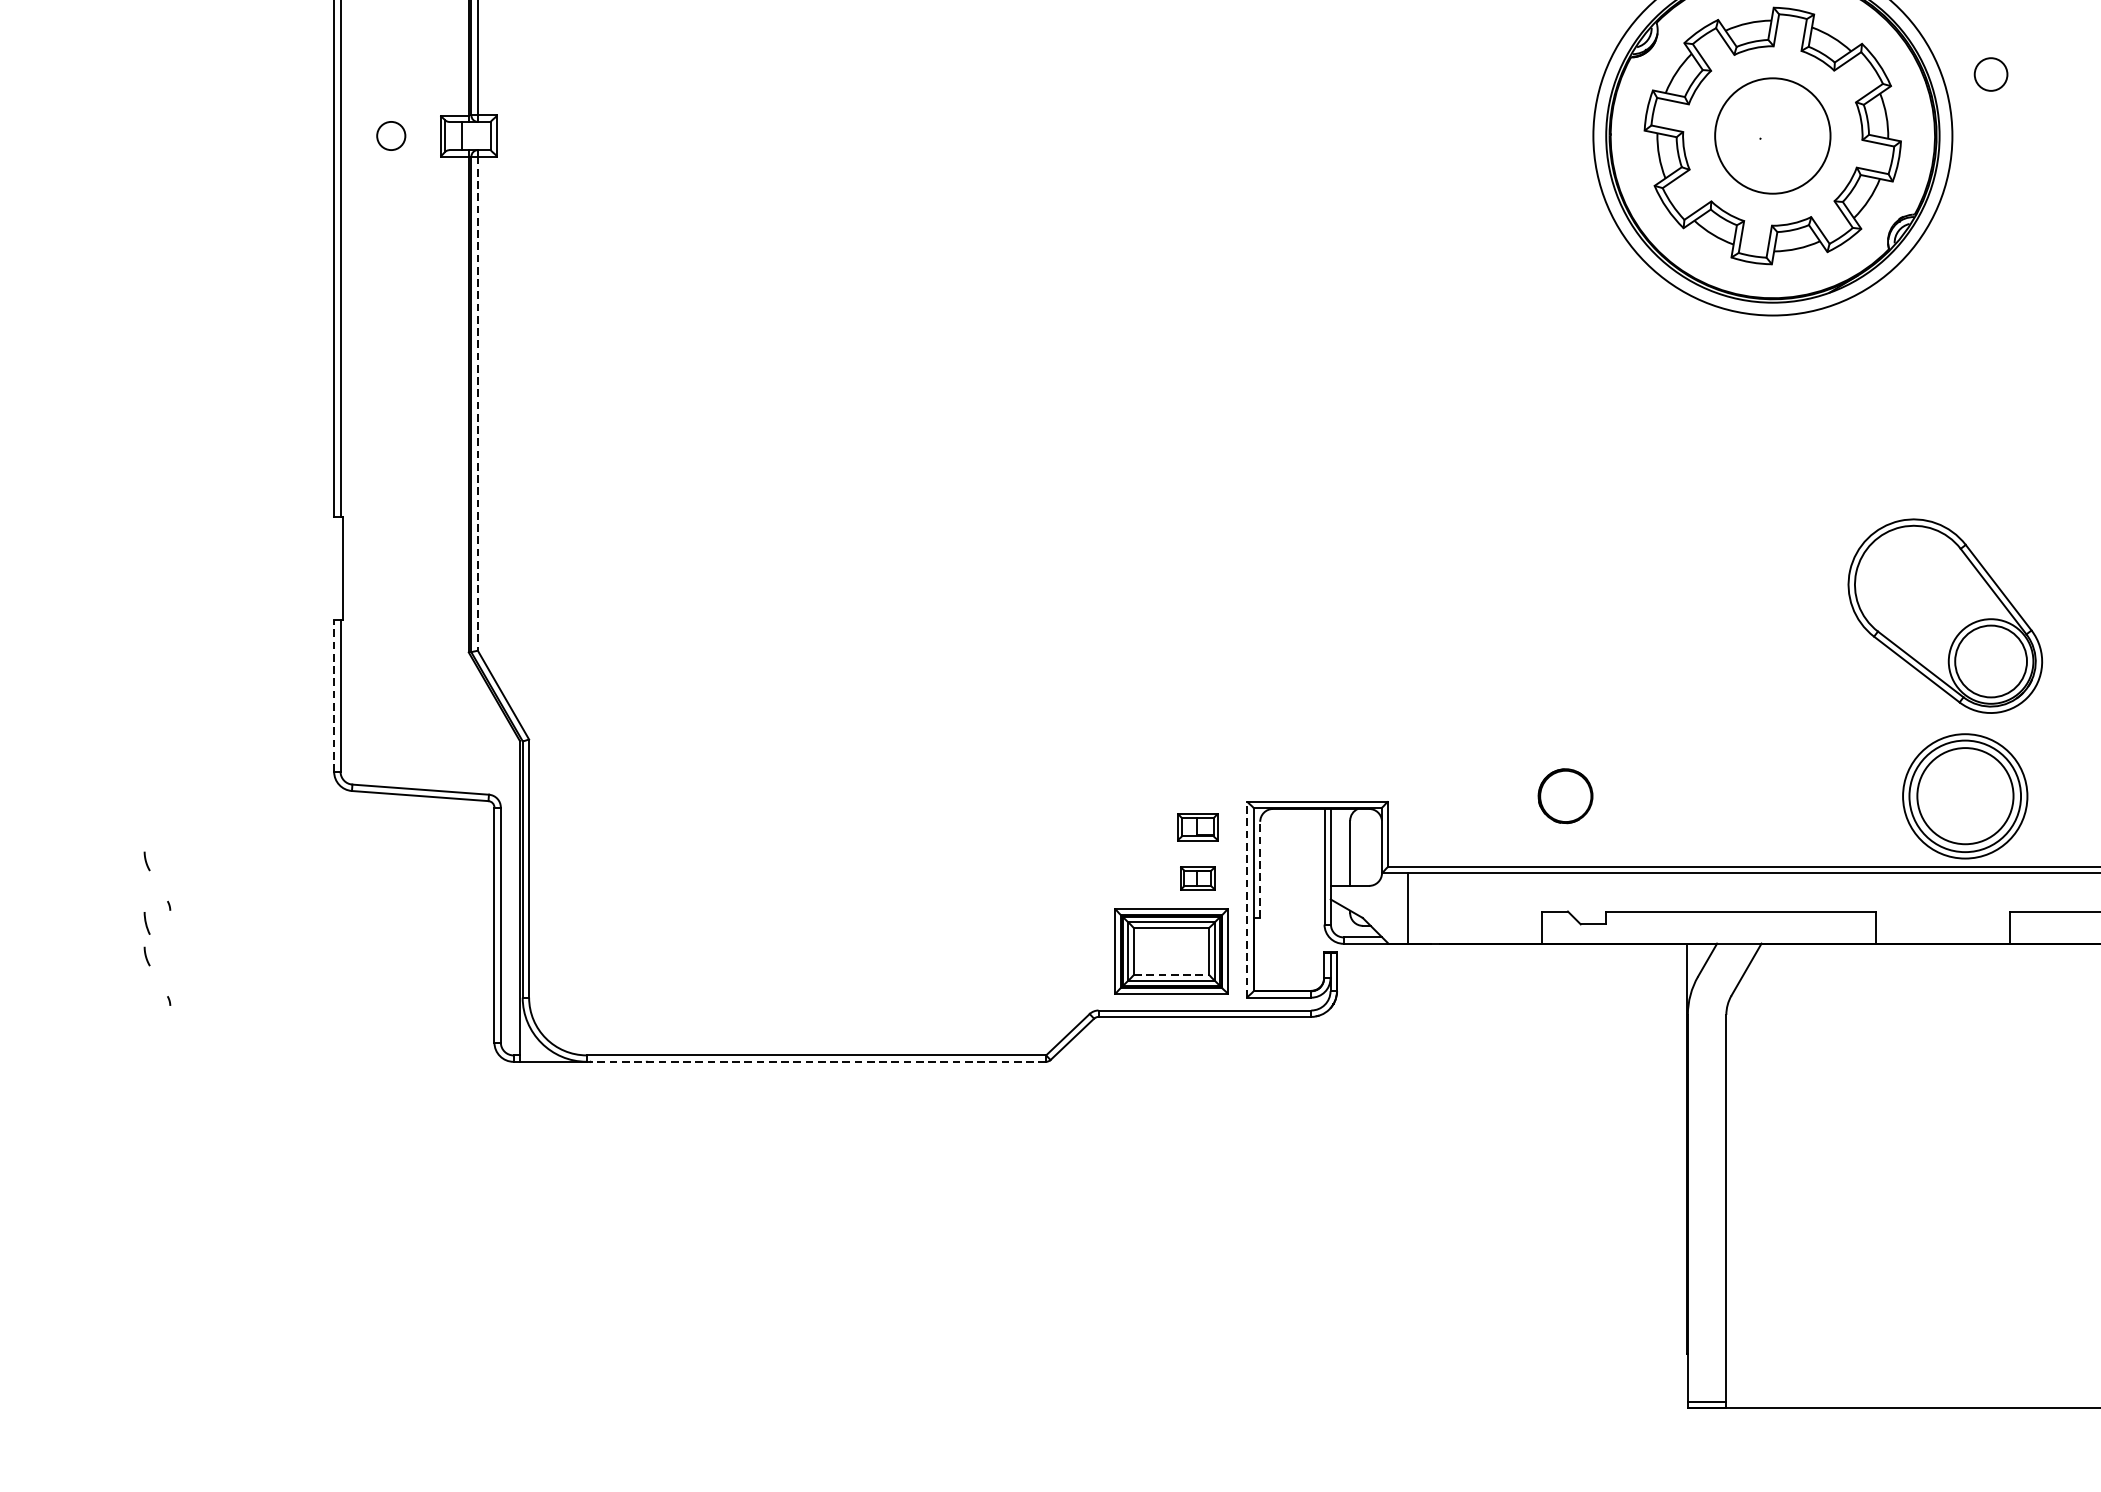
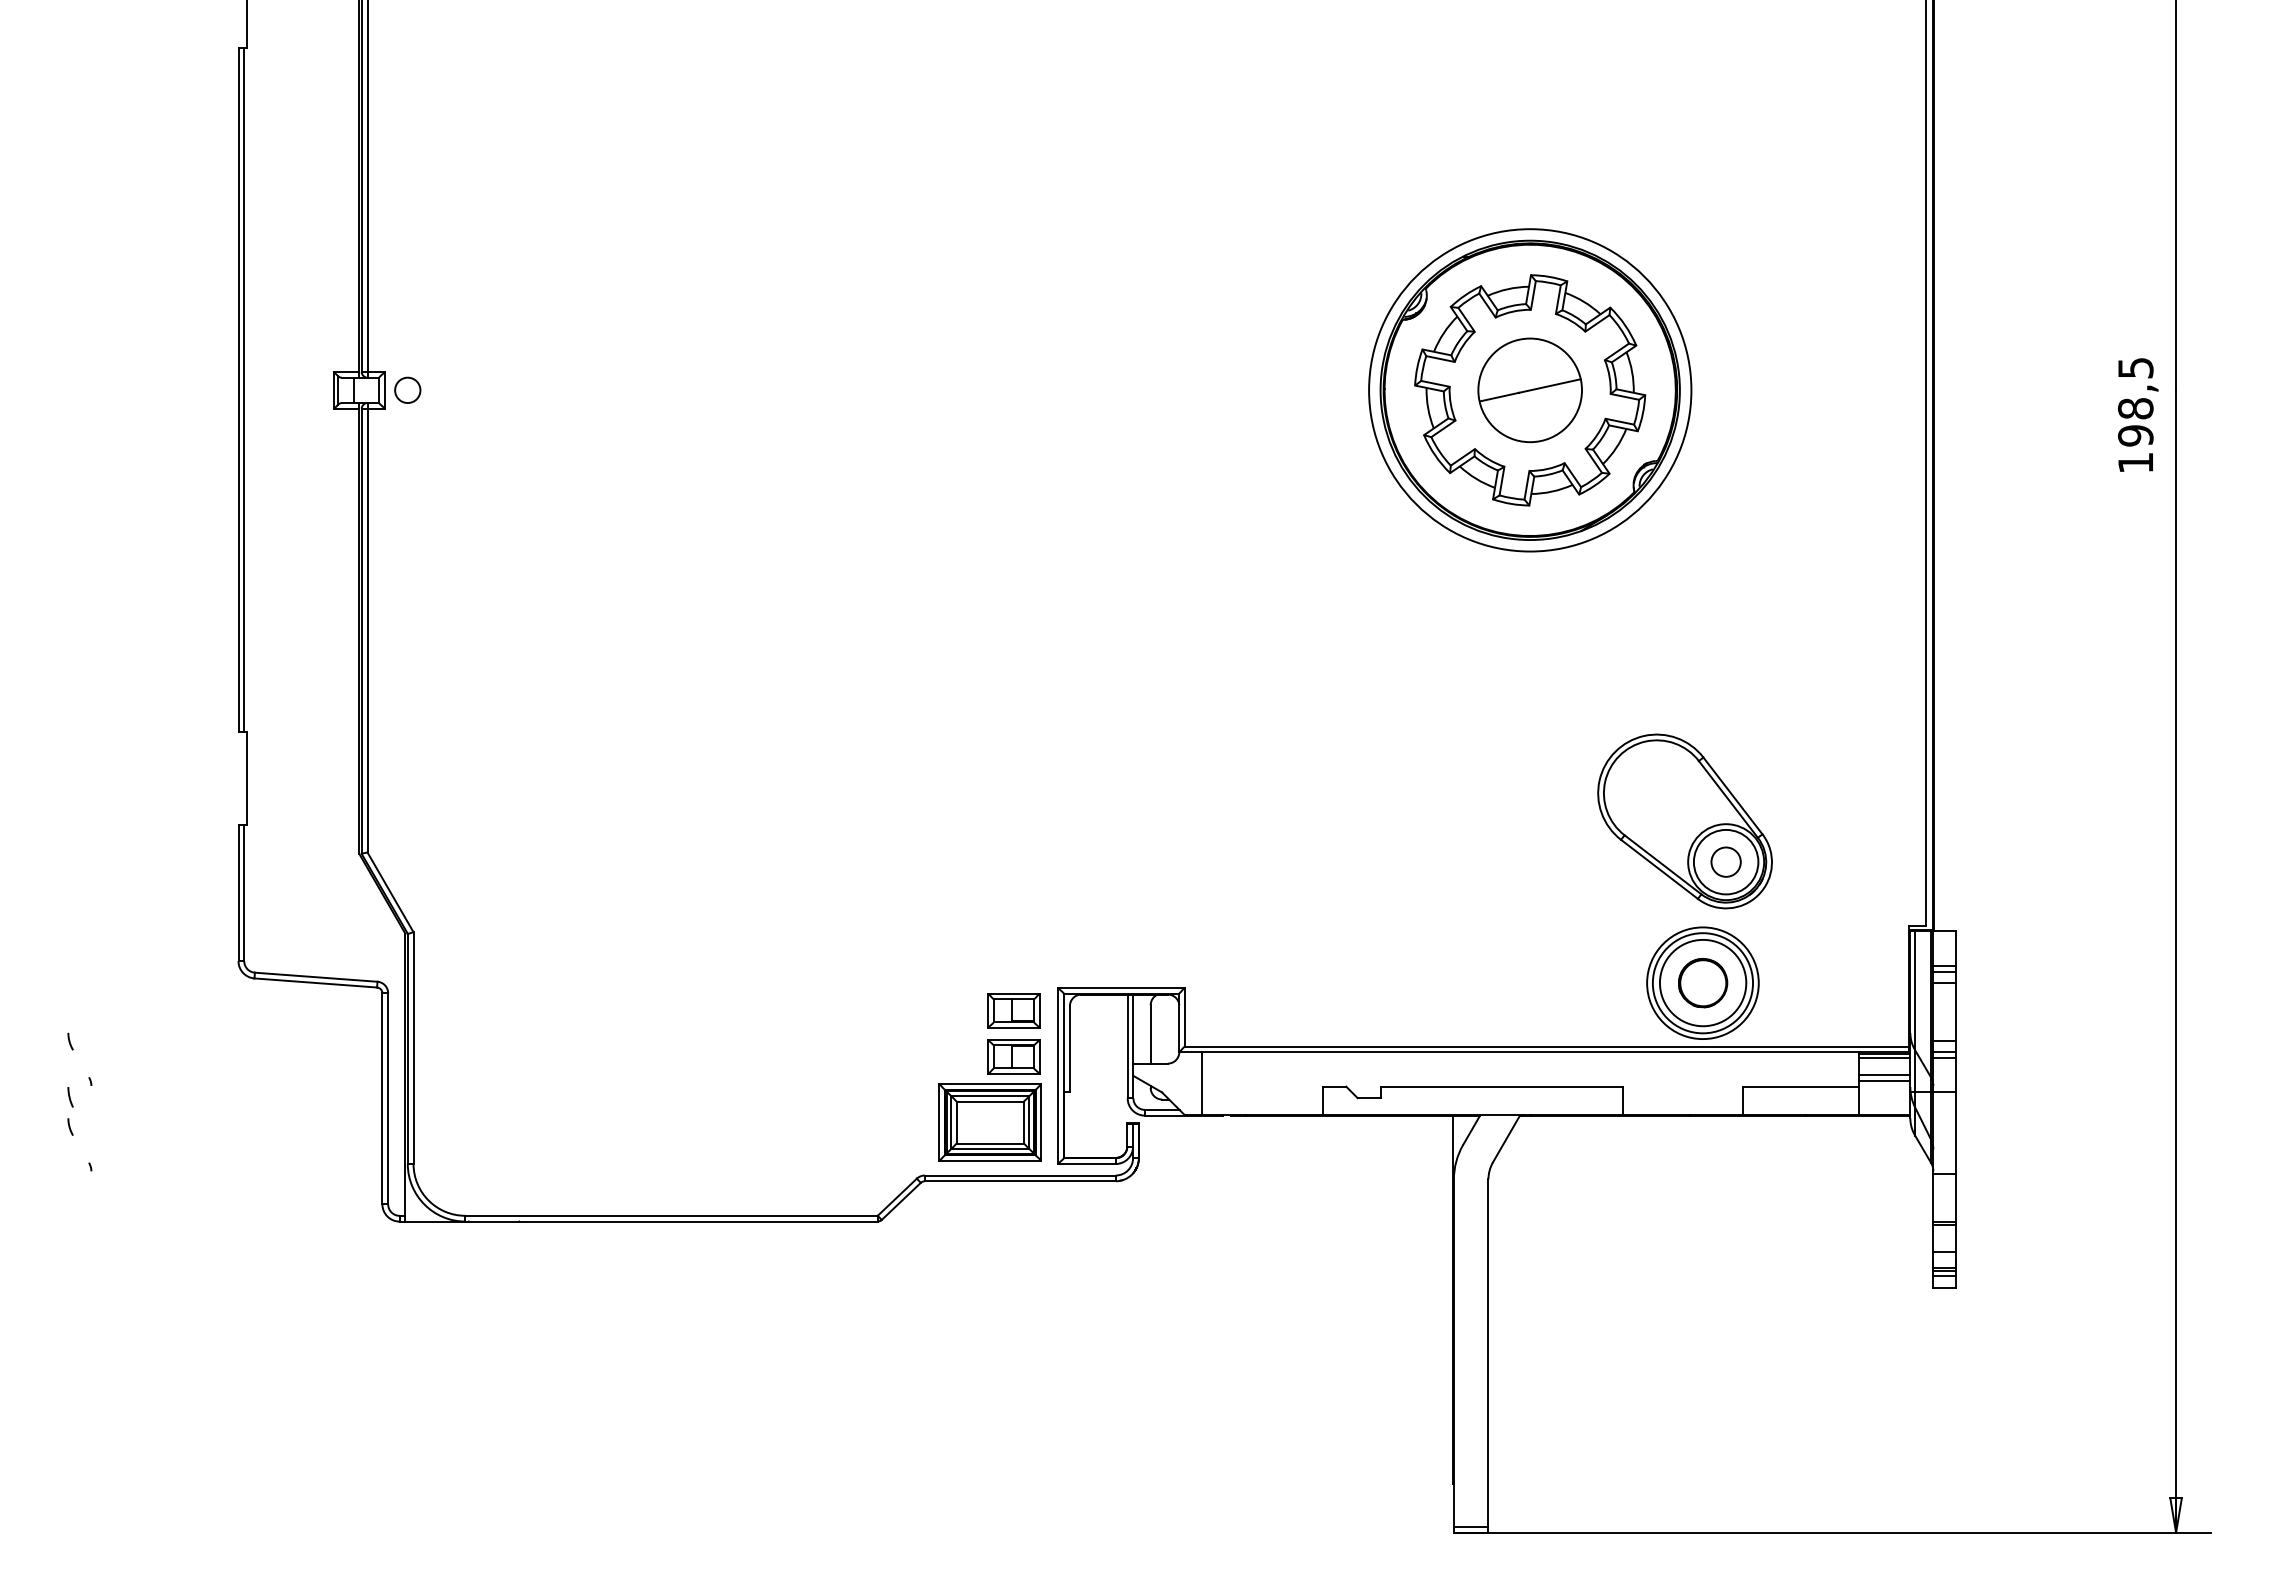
circle: (1990, 73) -> (1725, 861), moved
circle: (390, 135) -> (407, 389), moved
line: (1772, 136) -> (1529, 390), added
line: (477, 403) -> (367, 630), dashed -> solid
line: (334, 696) -> (238, 893), dashed -> solid
part: (1566, 796) -> (1703, 983), moved
part: (1197, 826) -> (1013, 1010), size x1.43
line: (1259, 869) -> (1069, 1048), dashed -> solid
part: (1197, 877) -> (1013, 1056), size x1.67
line: (1247, 899) -> (1058, 1075), dashed -> solid
line: (1171, 974) -> (990, 1143), dashed -> solid
line: (816, 1061) -> (671, 1221), dashed -> solid

